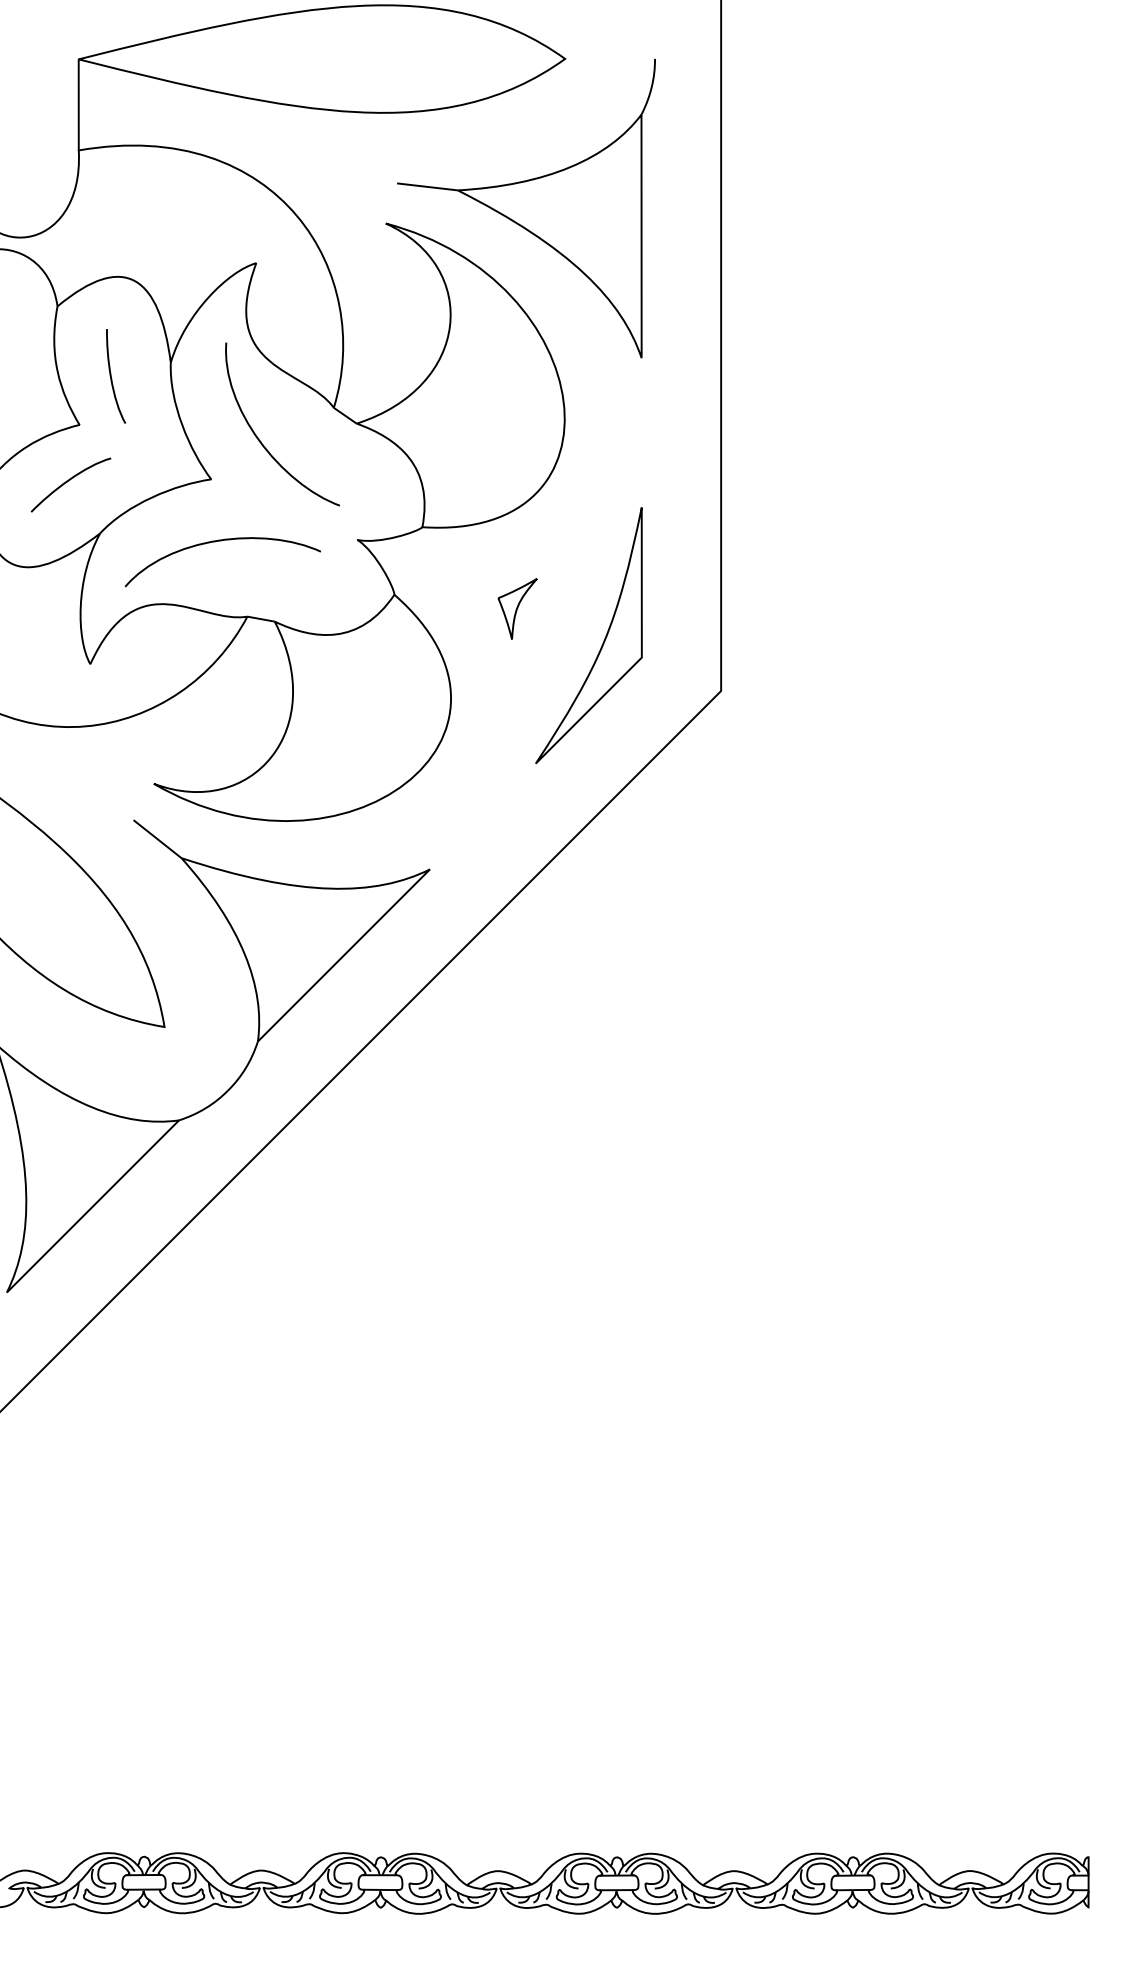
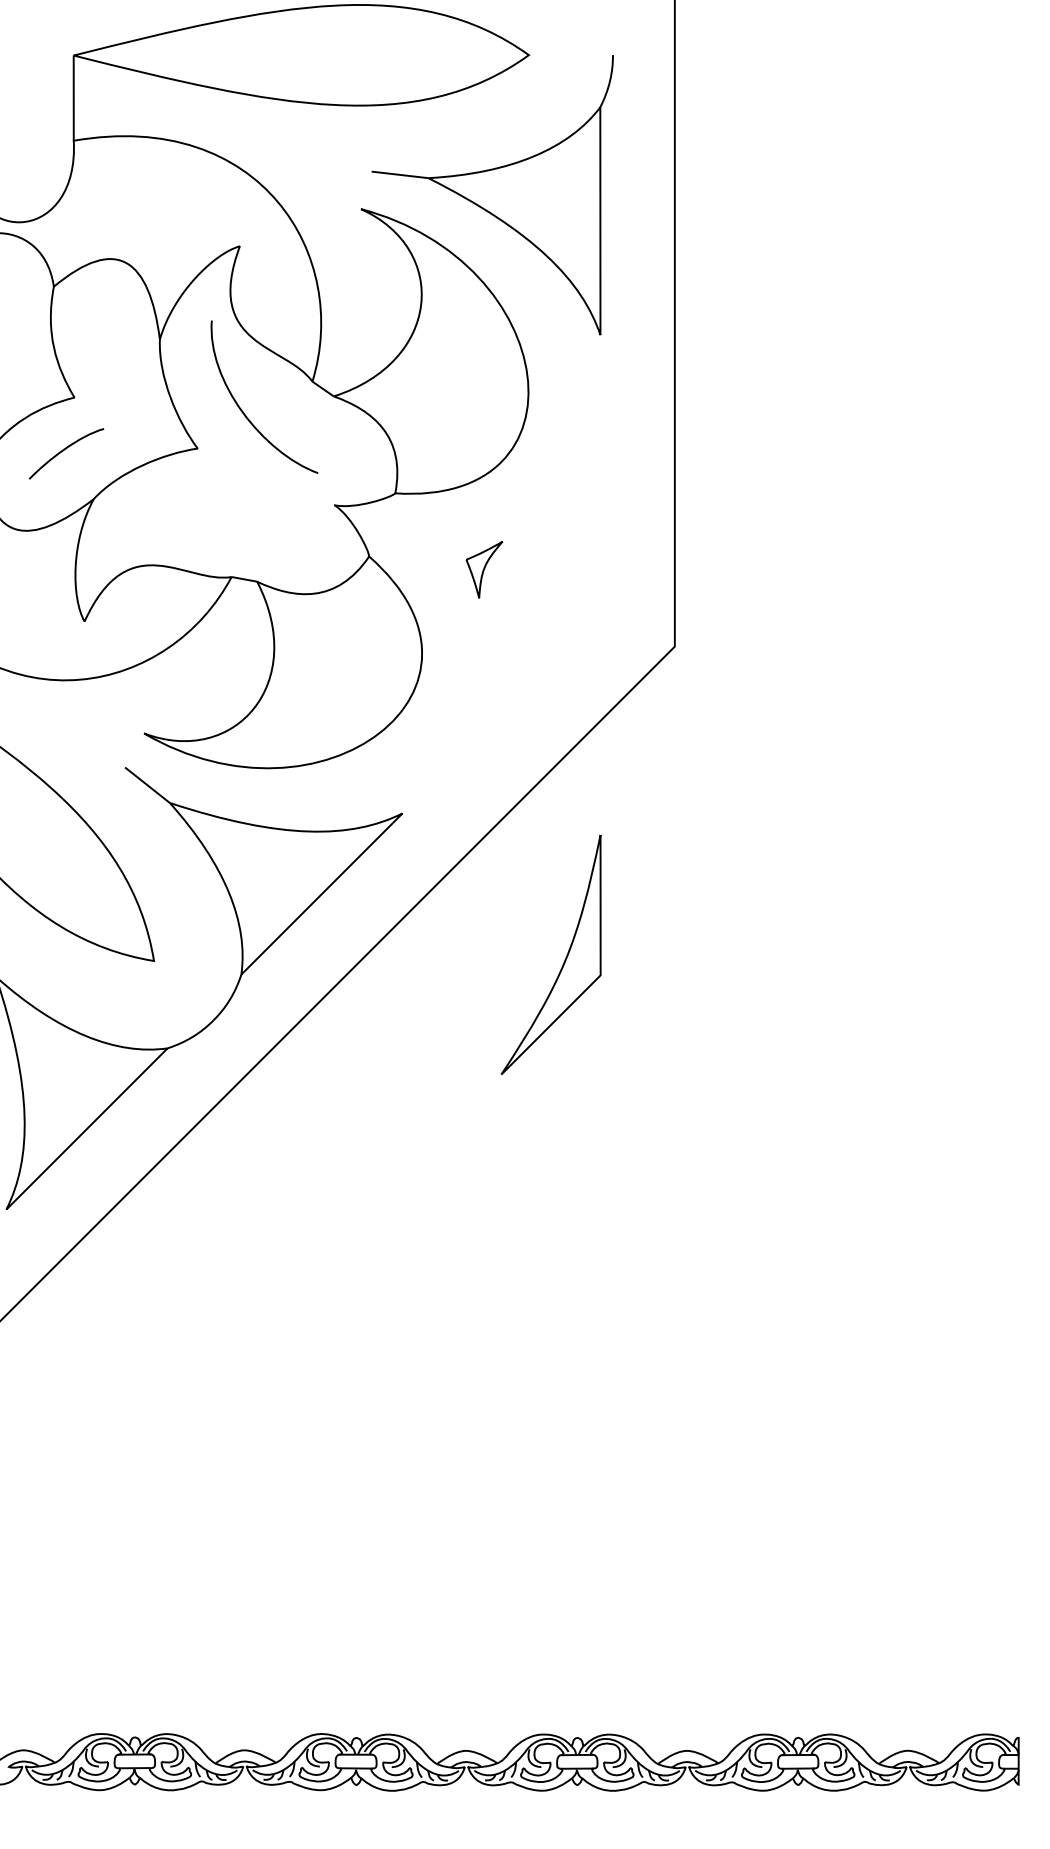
curve: (112, 378) -> (105, 354), removed
curve: (217, 542) -> (203, 507), removed
part: (603, 640) -> (564, 959), moved

